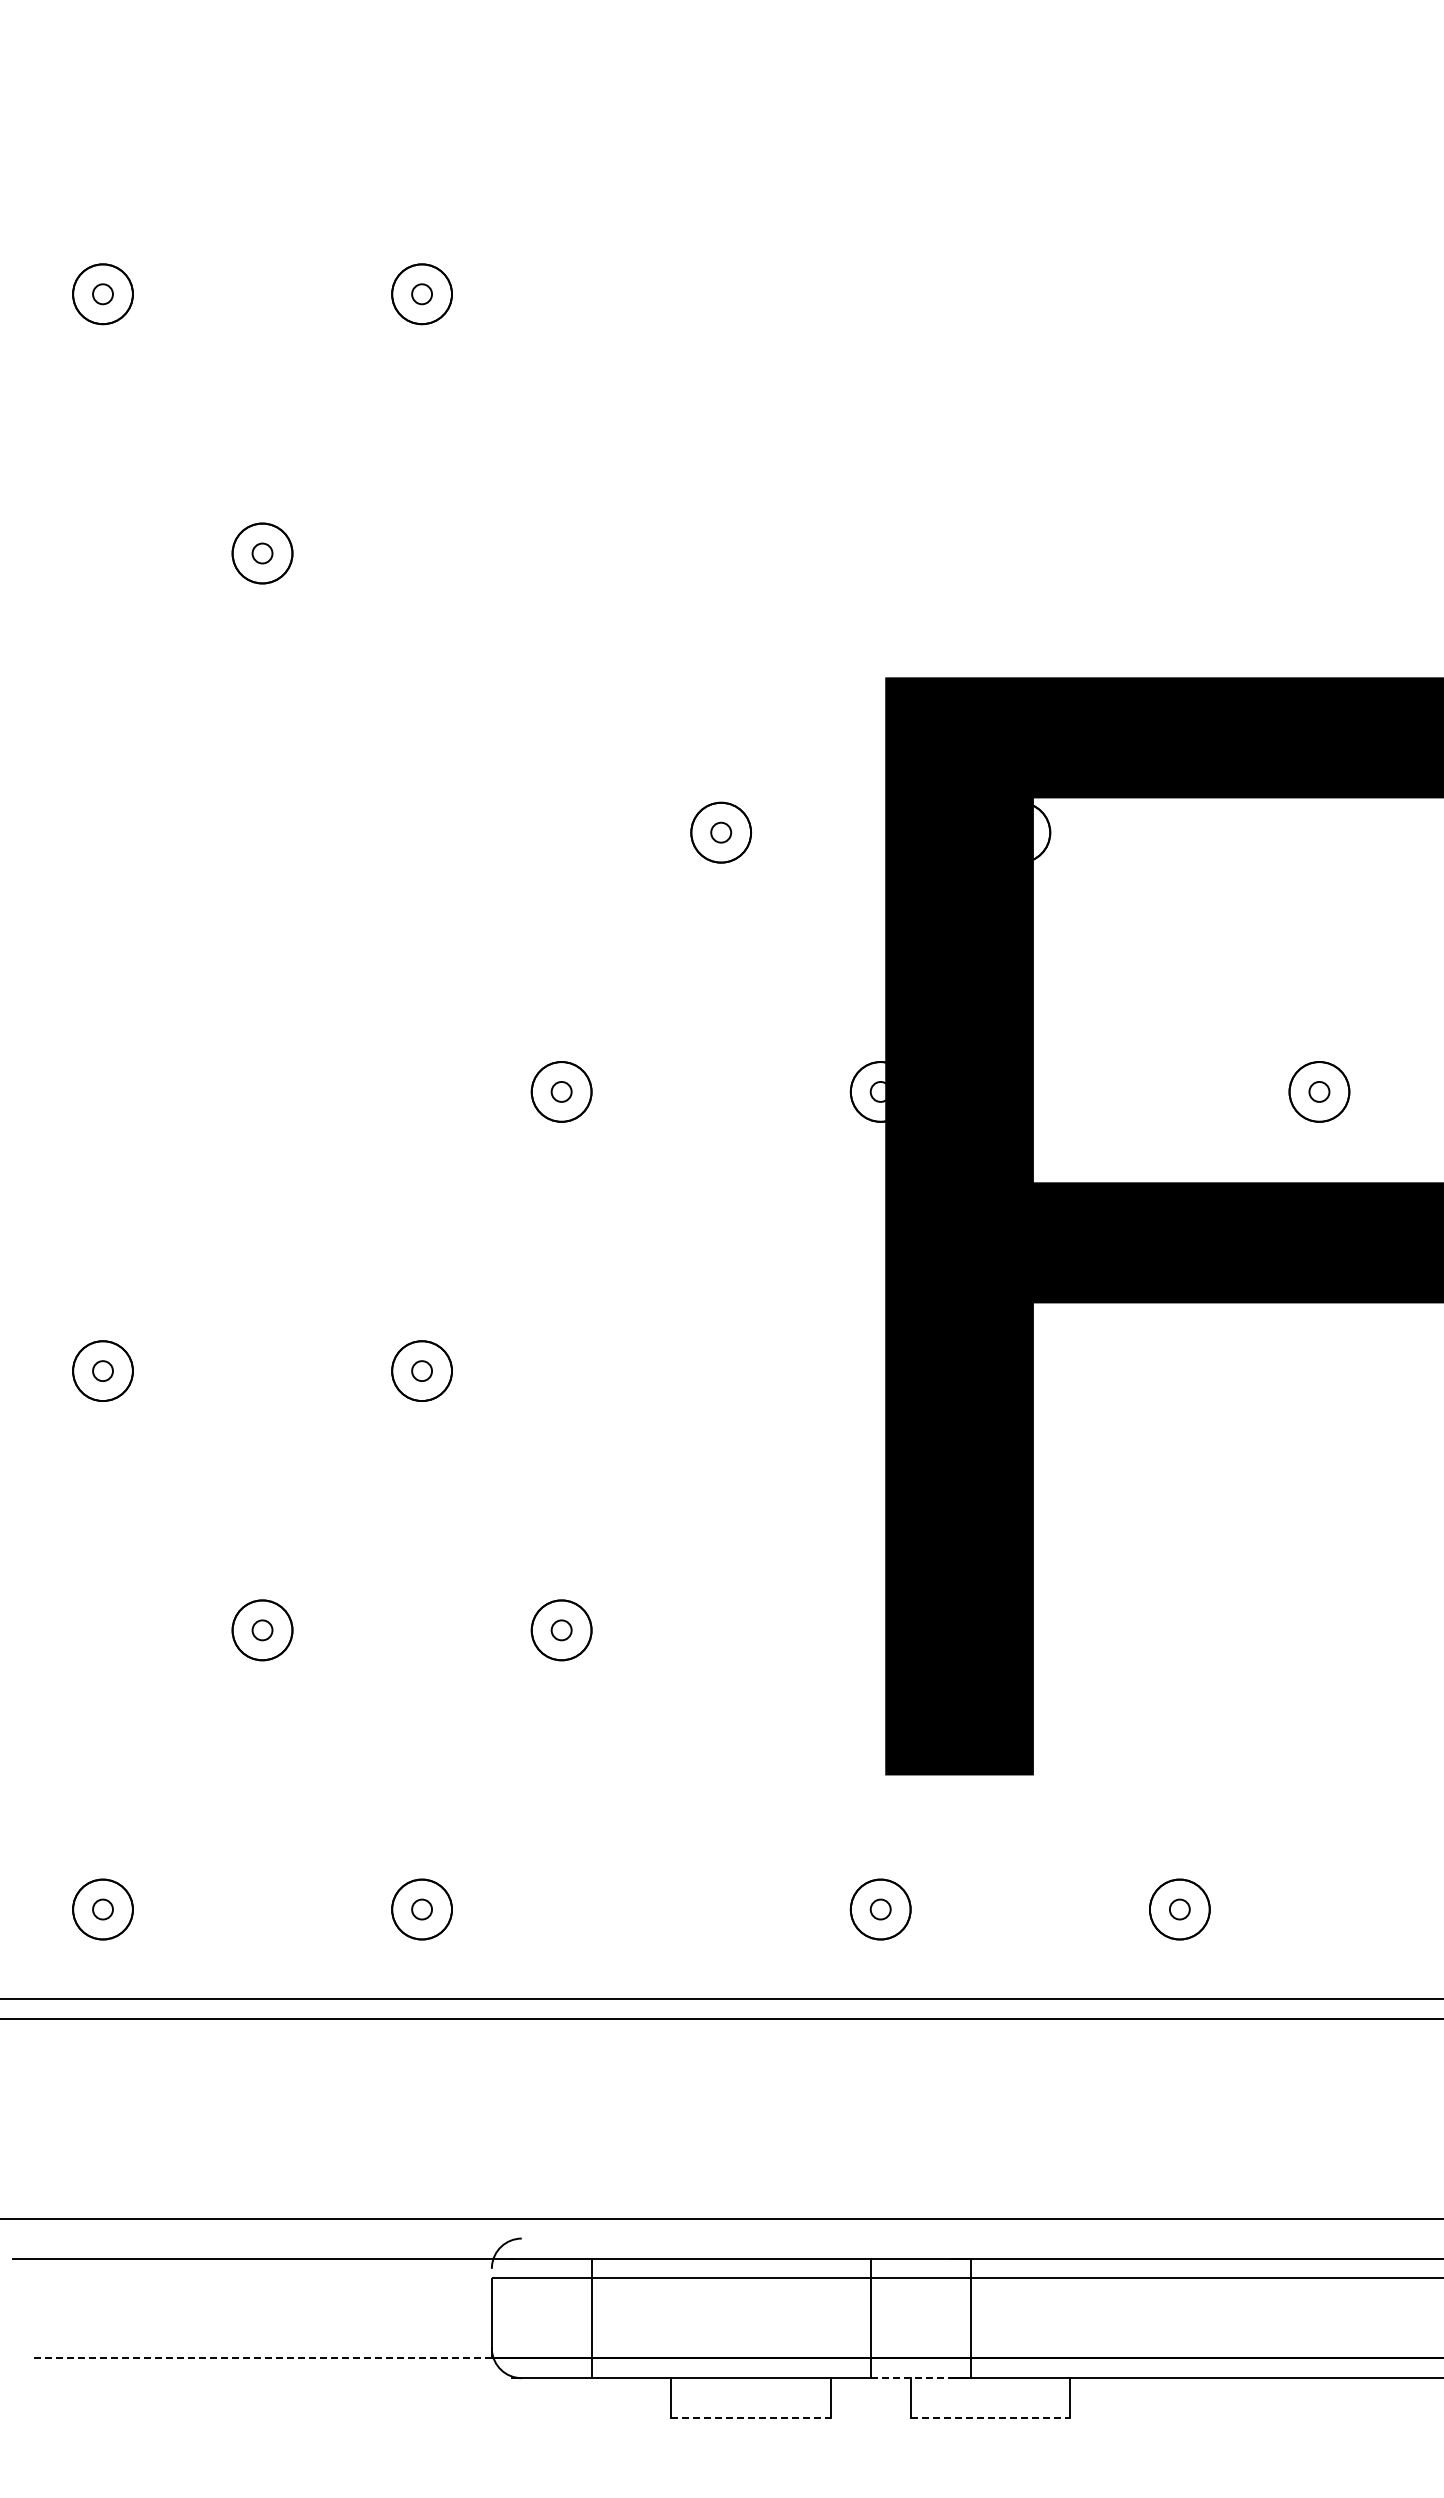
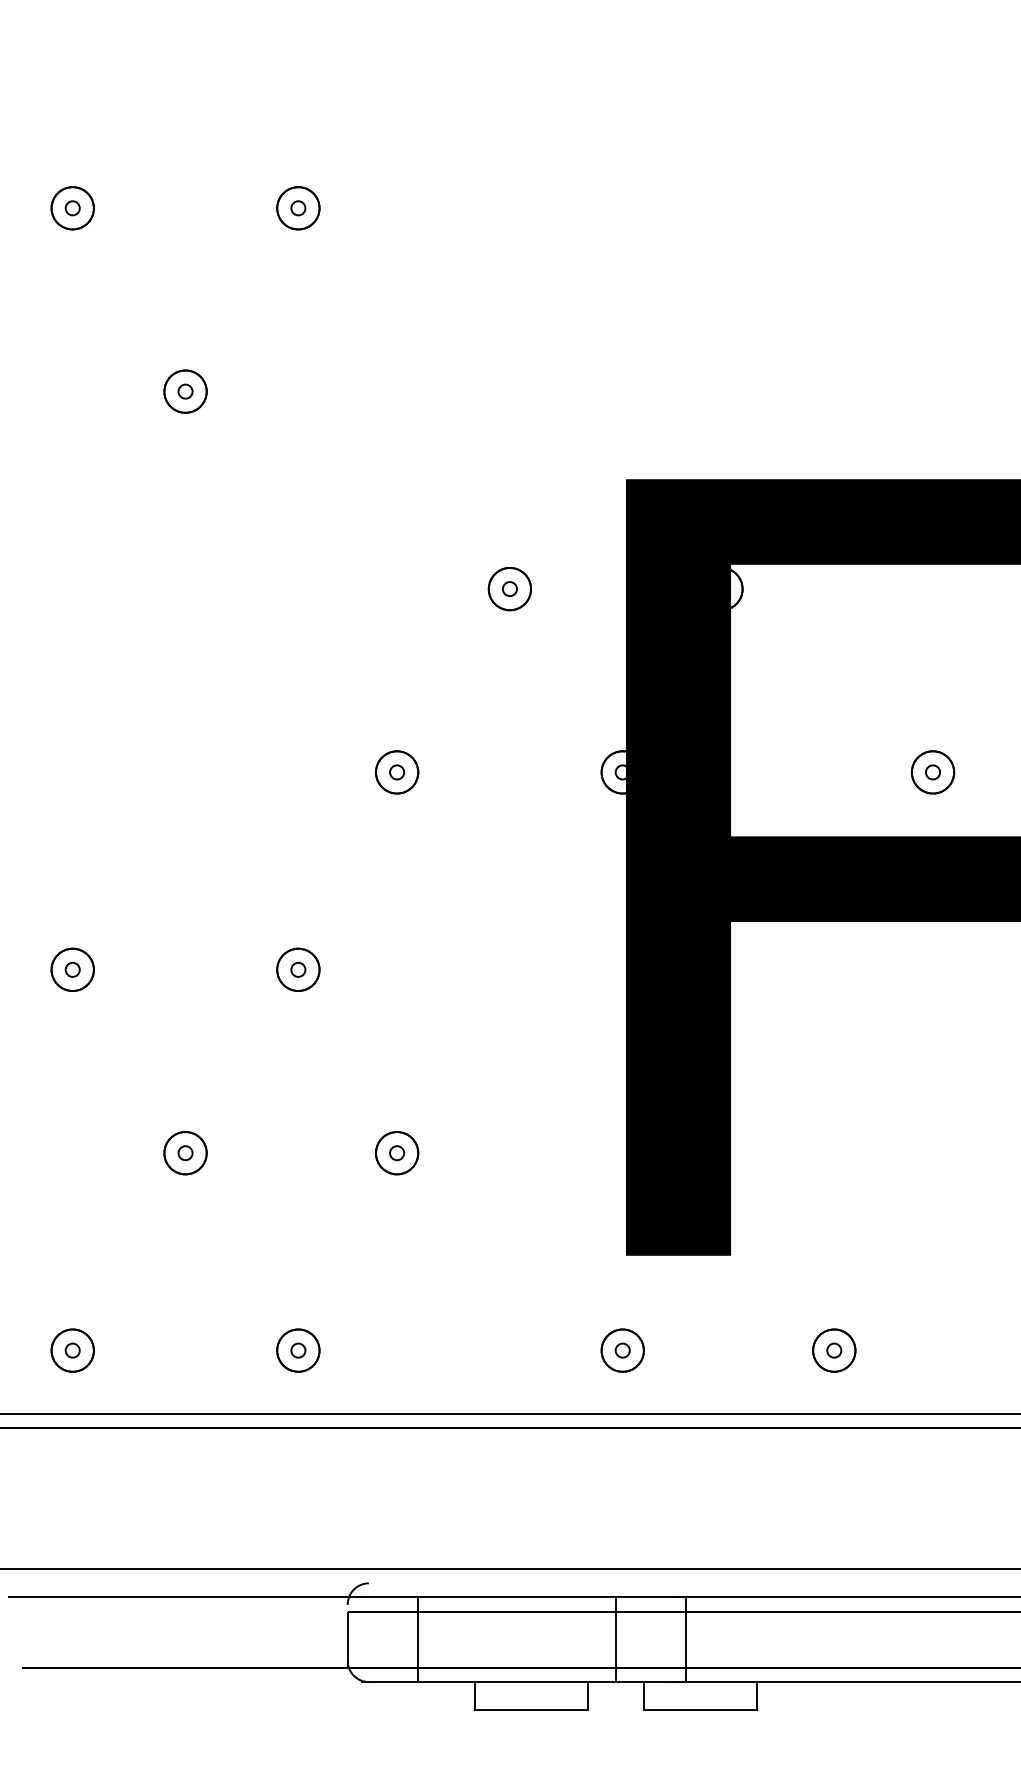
line: (262, 2358) -> (185, 1668), dashed -> solid
line: (910, 2378) -> (643, 1682), dashed -> solid
line: (751, 2418) -> (531, 1710), dashed -> solid
line: (990, 2418) -> (700, 1710), dashed -> solid

